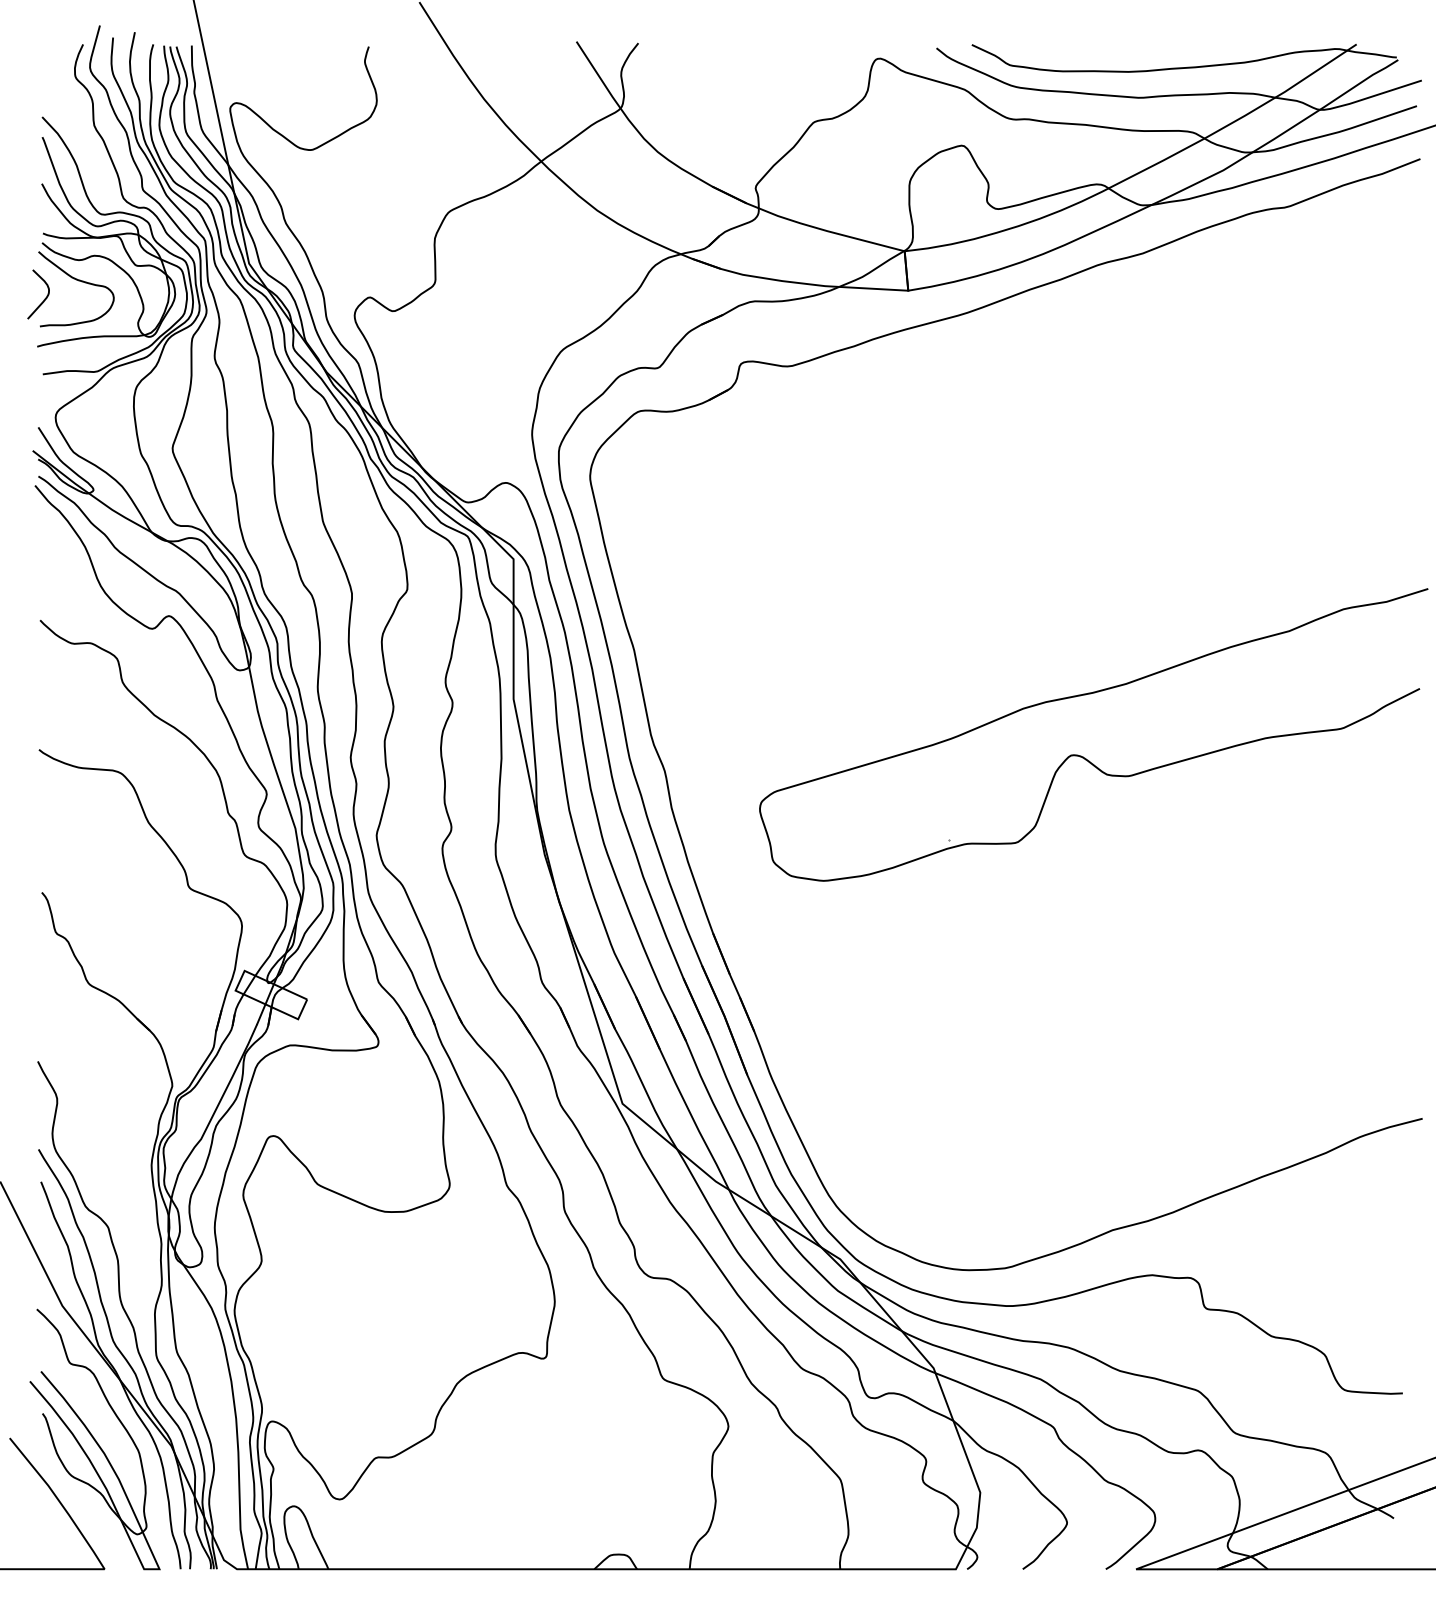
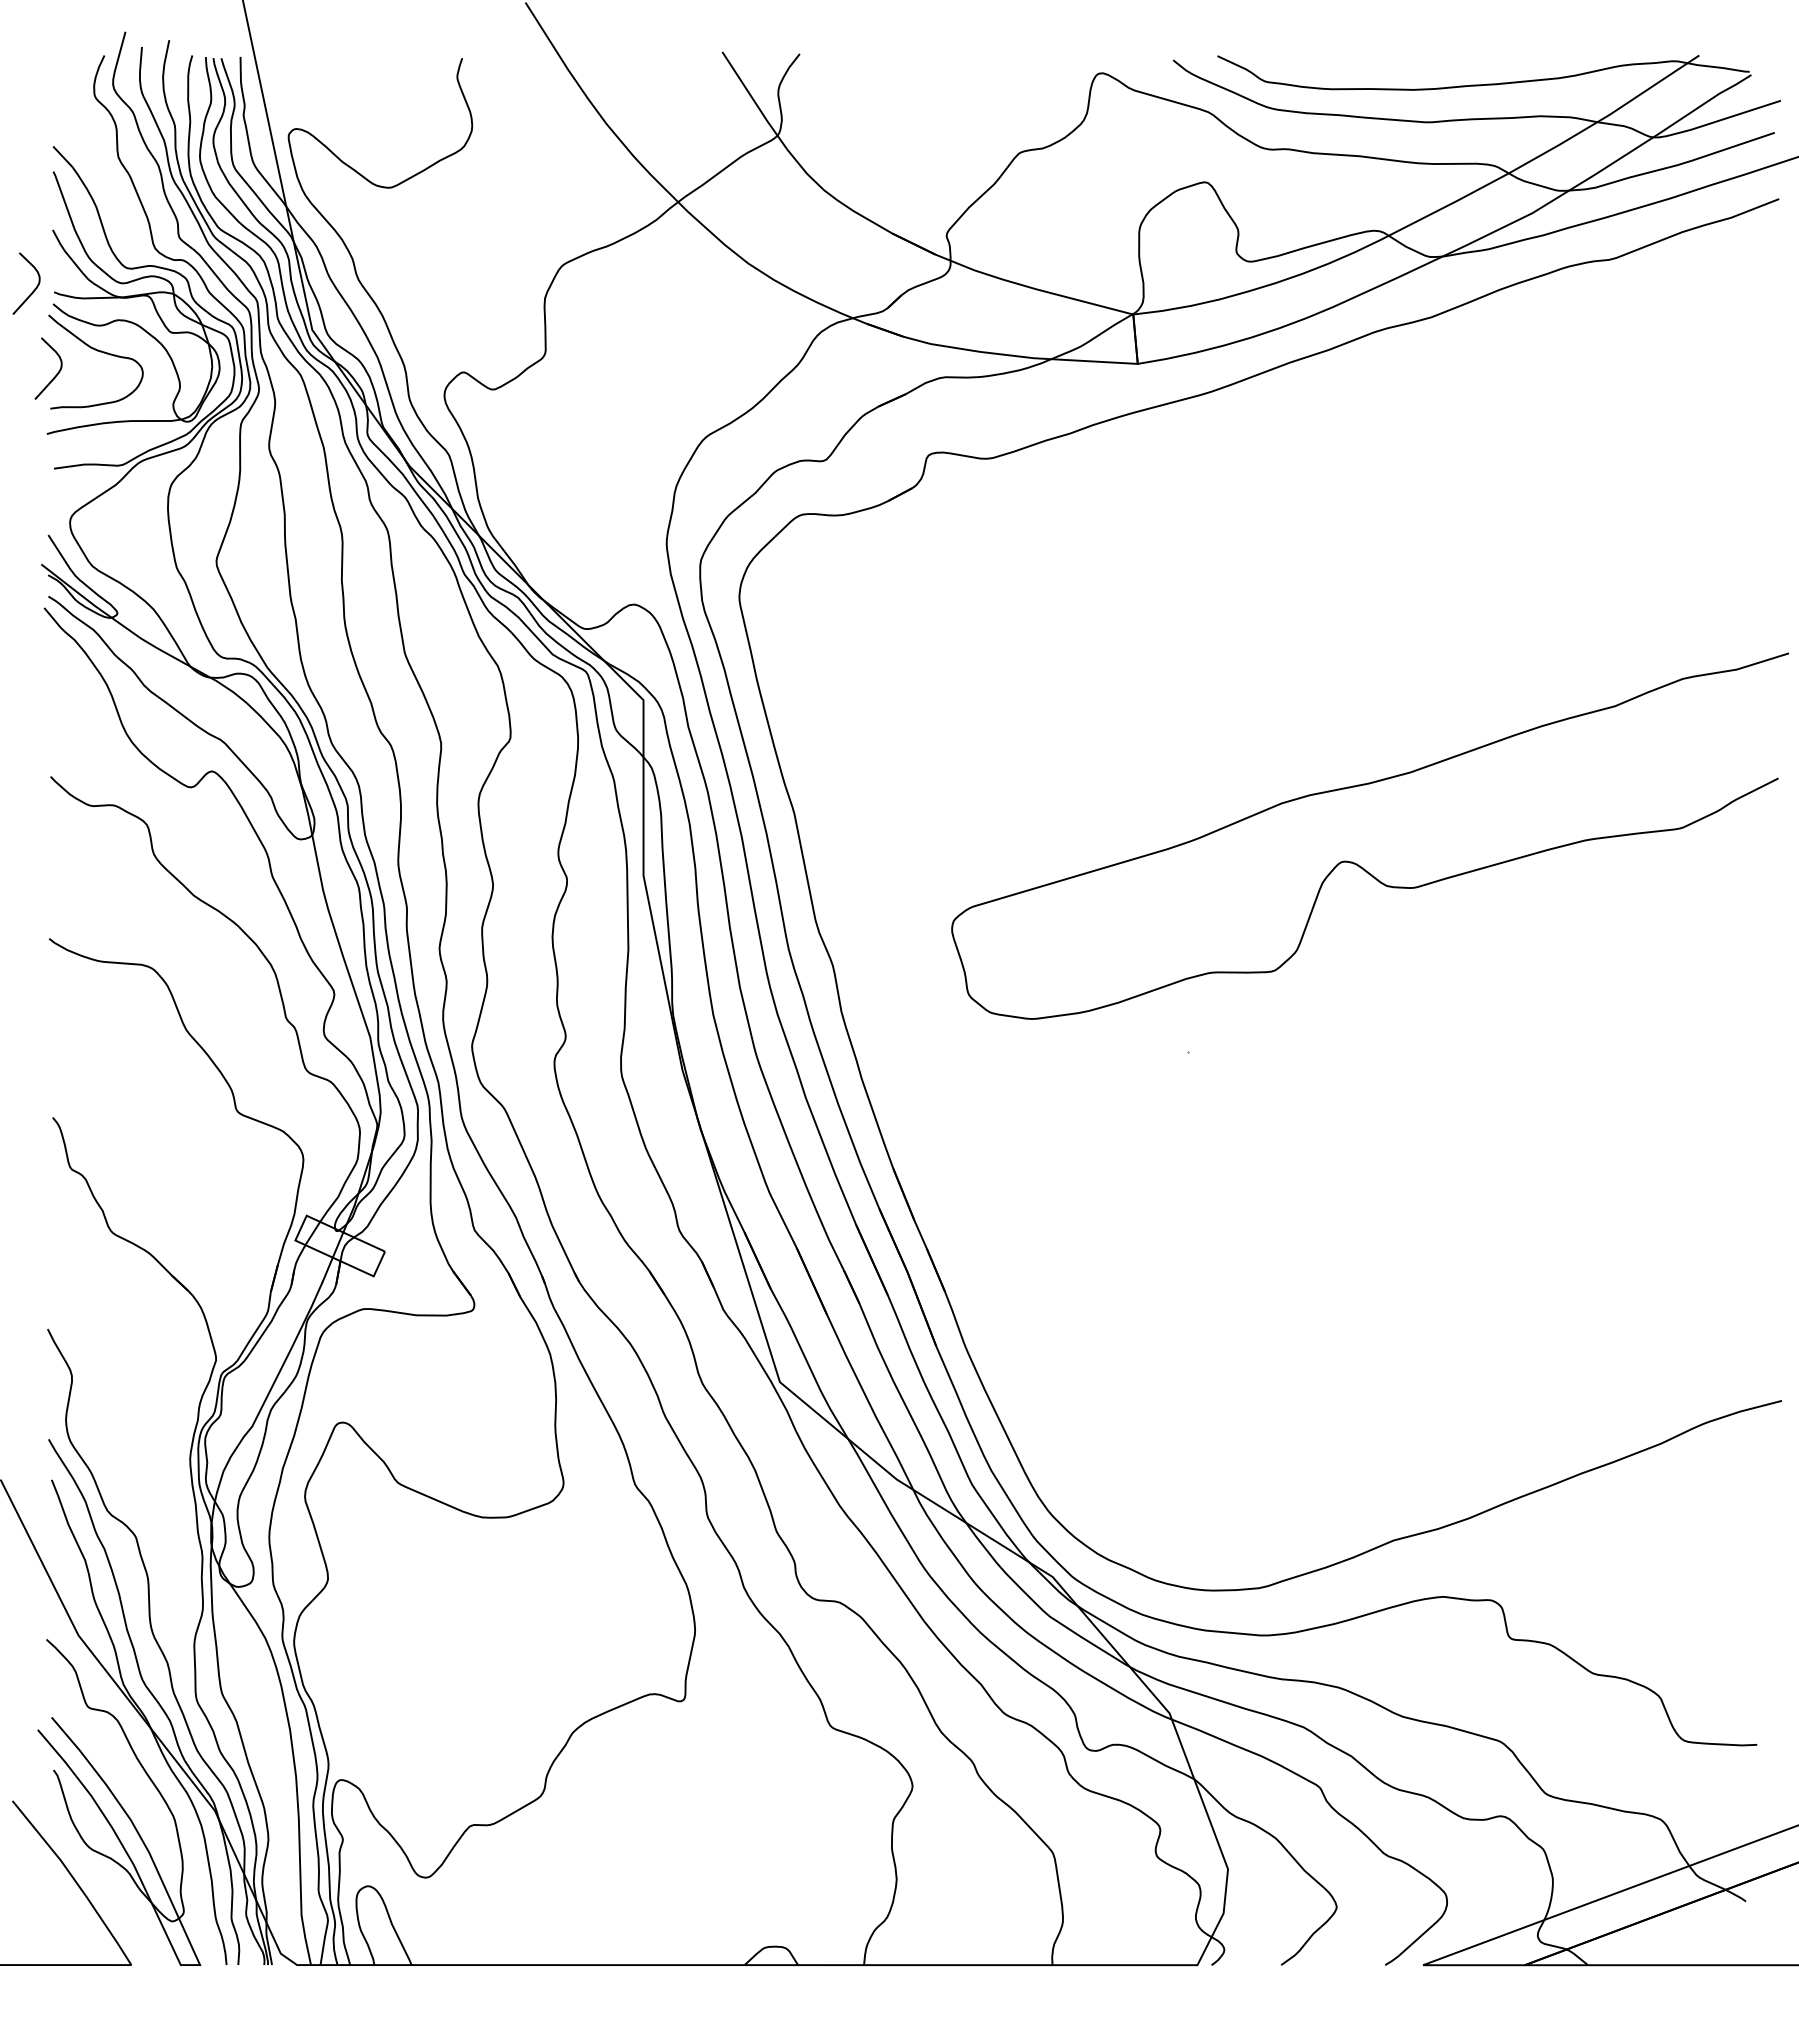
curve: (27, 230) -> (34, 288), added
curve: (1083, 756) -> (1357, 863), moved

